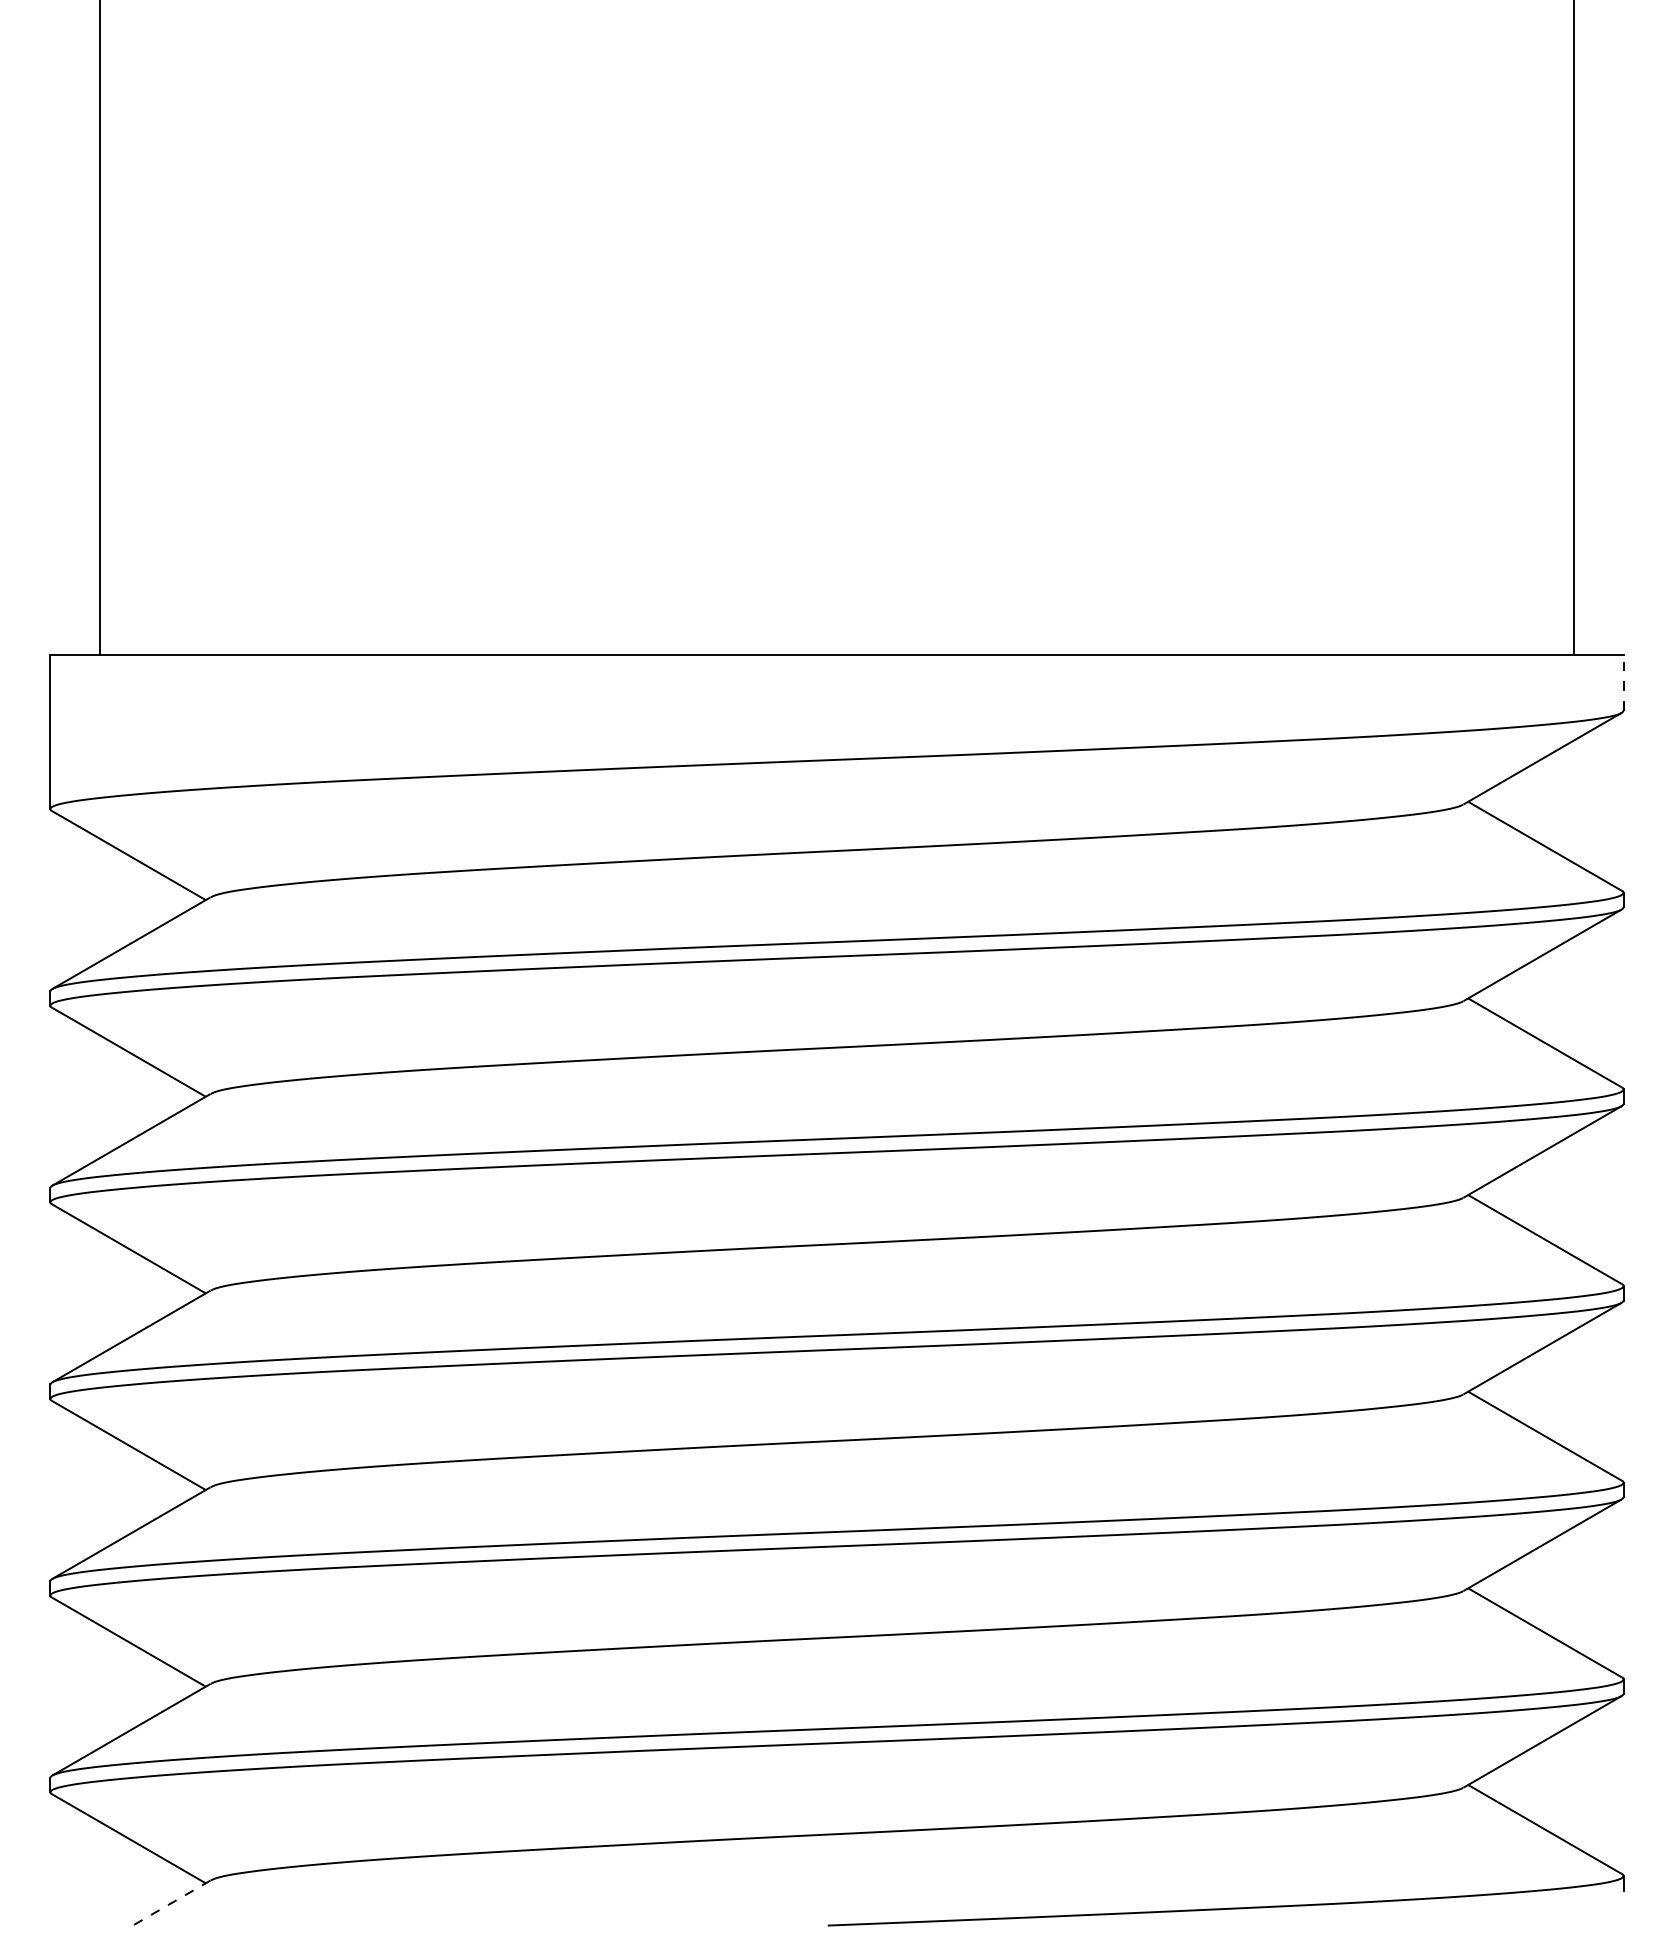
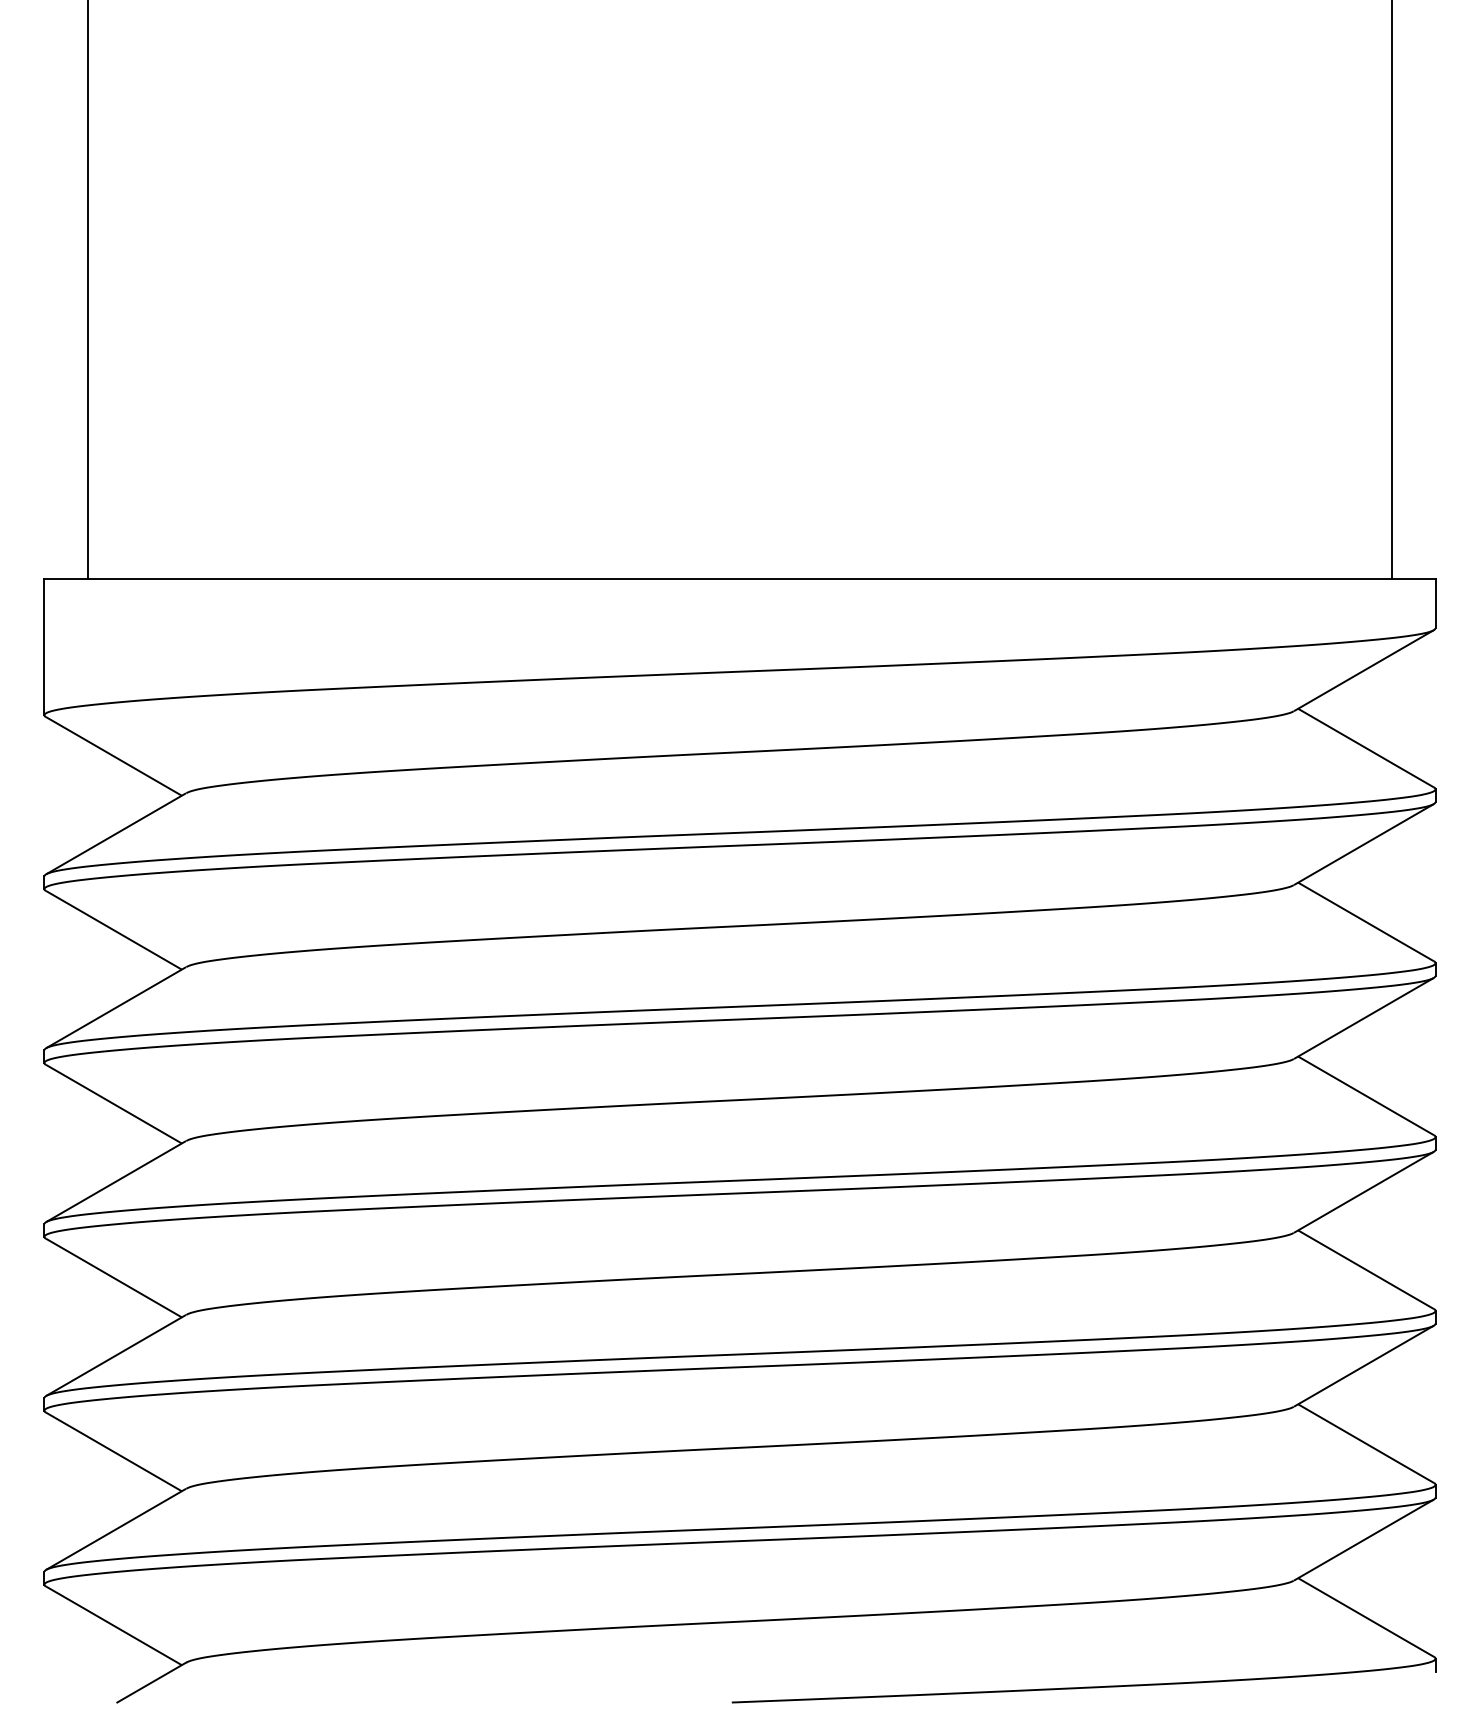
line: (1623, 682) -> (1435, 603), dashed -> solid
line: (171, 1903) -> (151, 1683), dashed -> solid

